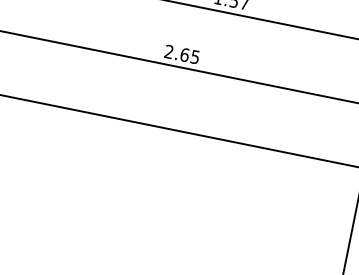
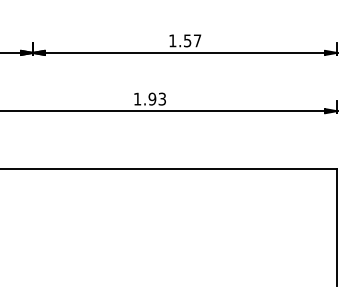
text: (181, 53) -> (149, 98), 2.65 -> 1.93

